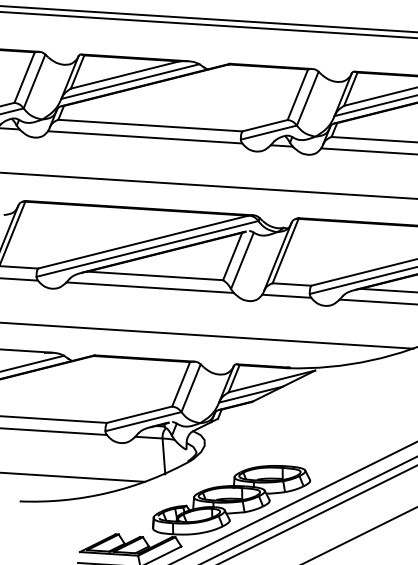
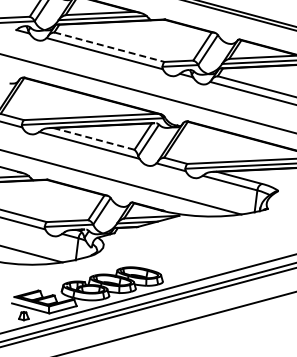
line: (150, 126) -> (109, 47), solid -> dashed
line: (155, 275) -> (94, 138), solid -> dashed

